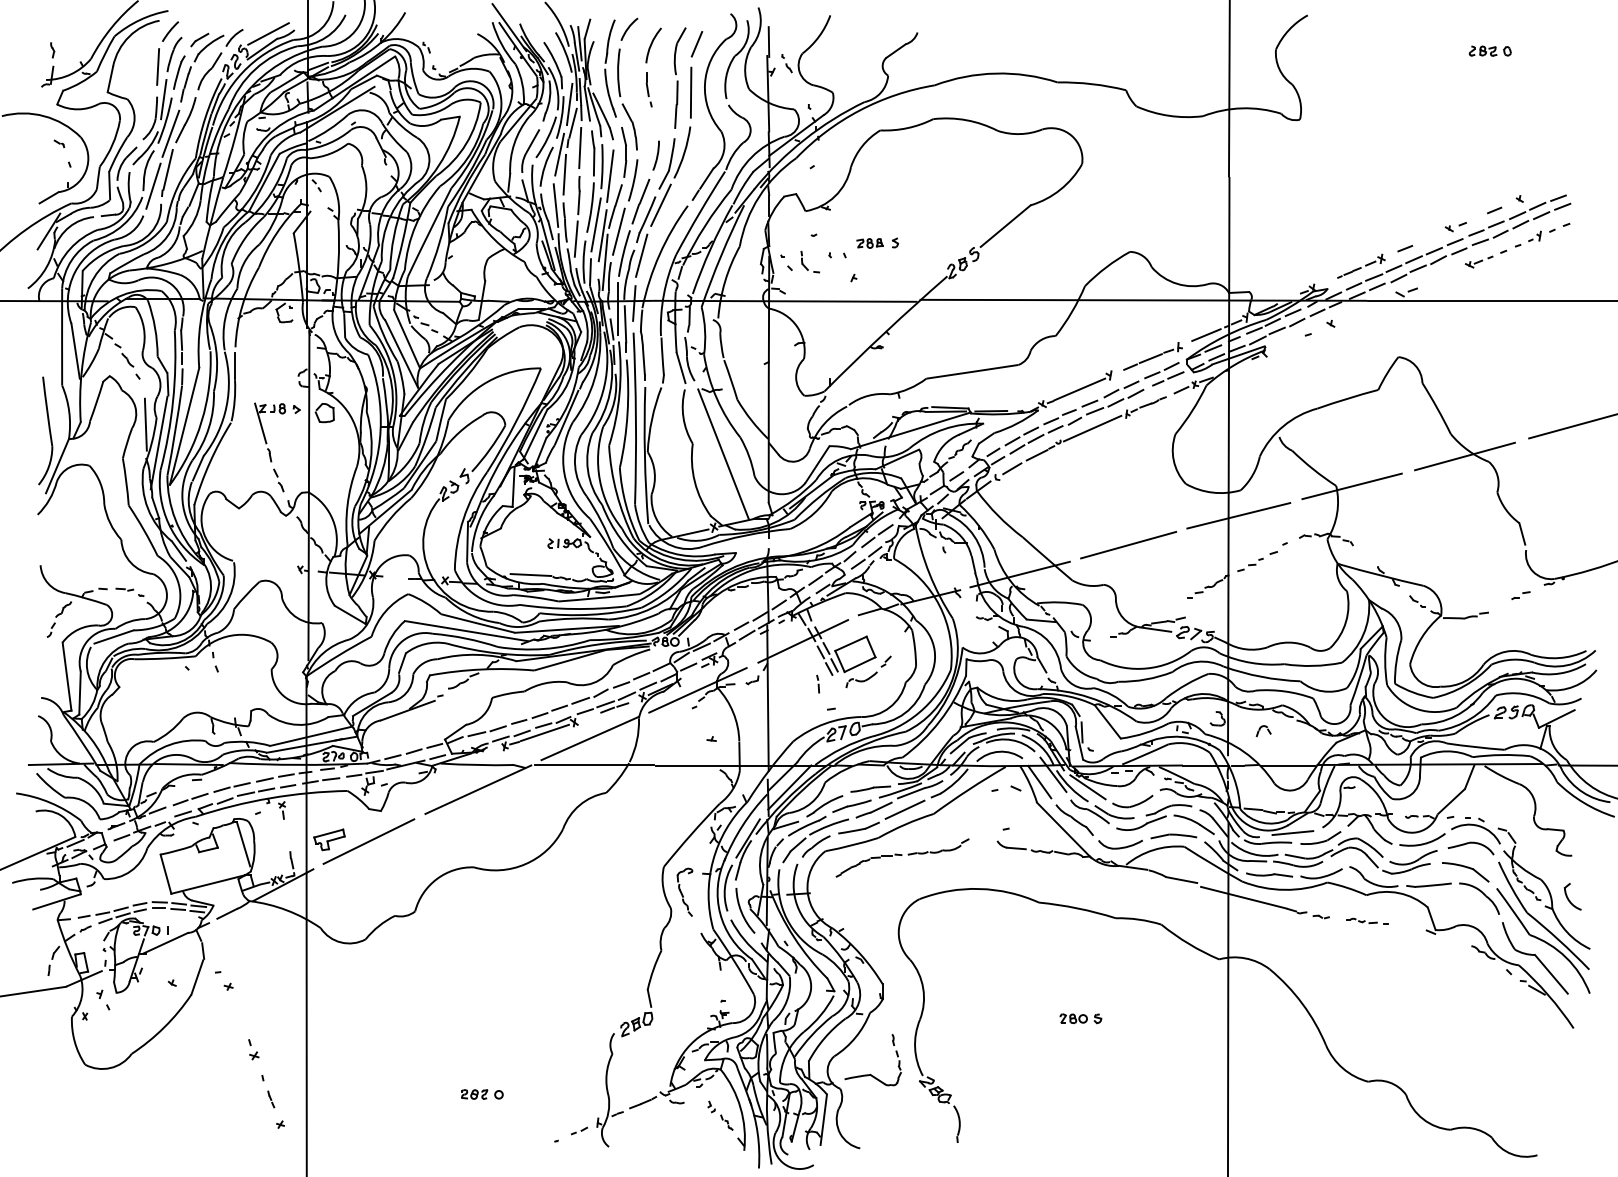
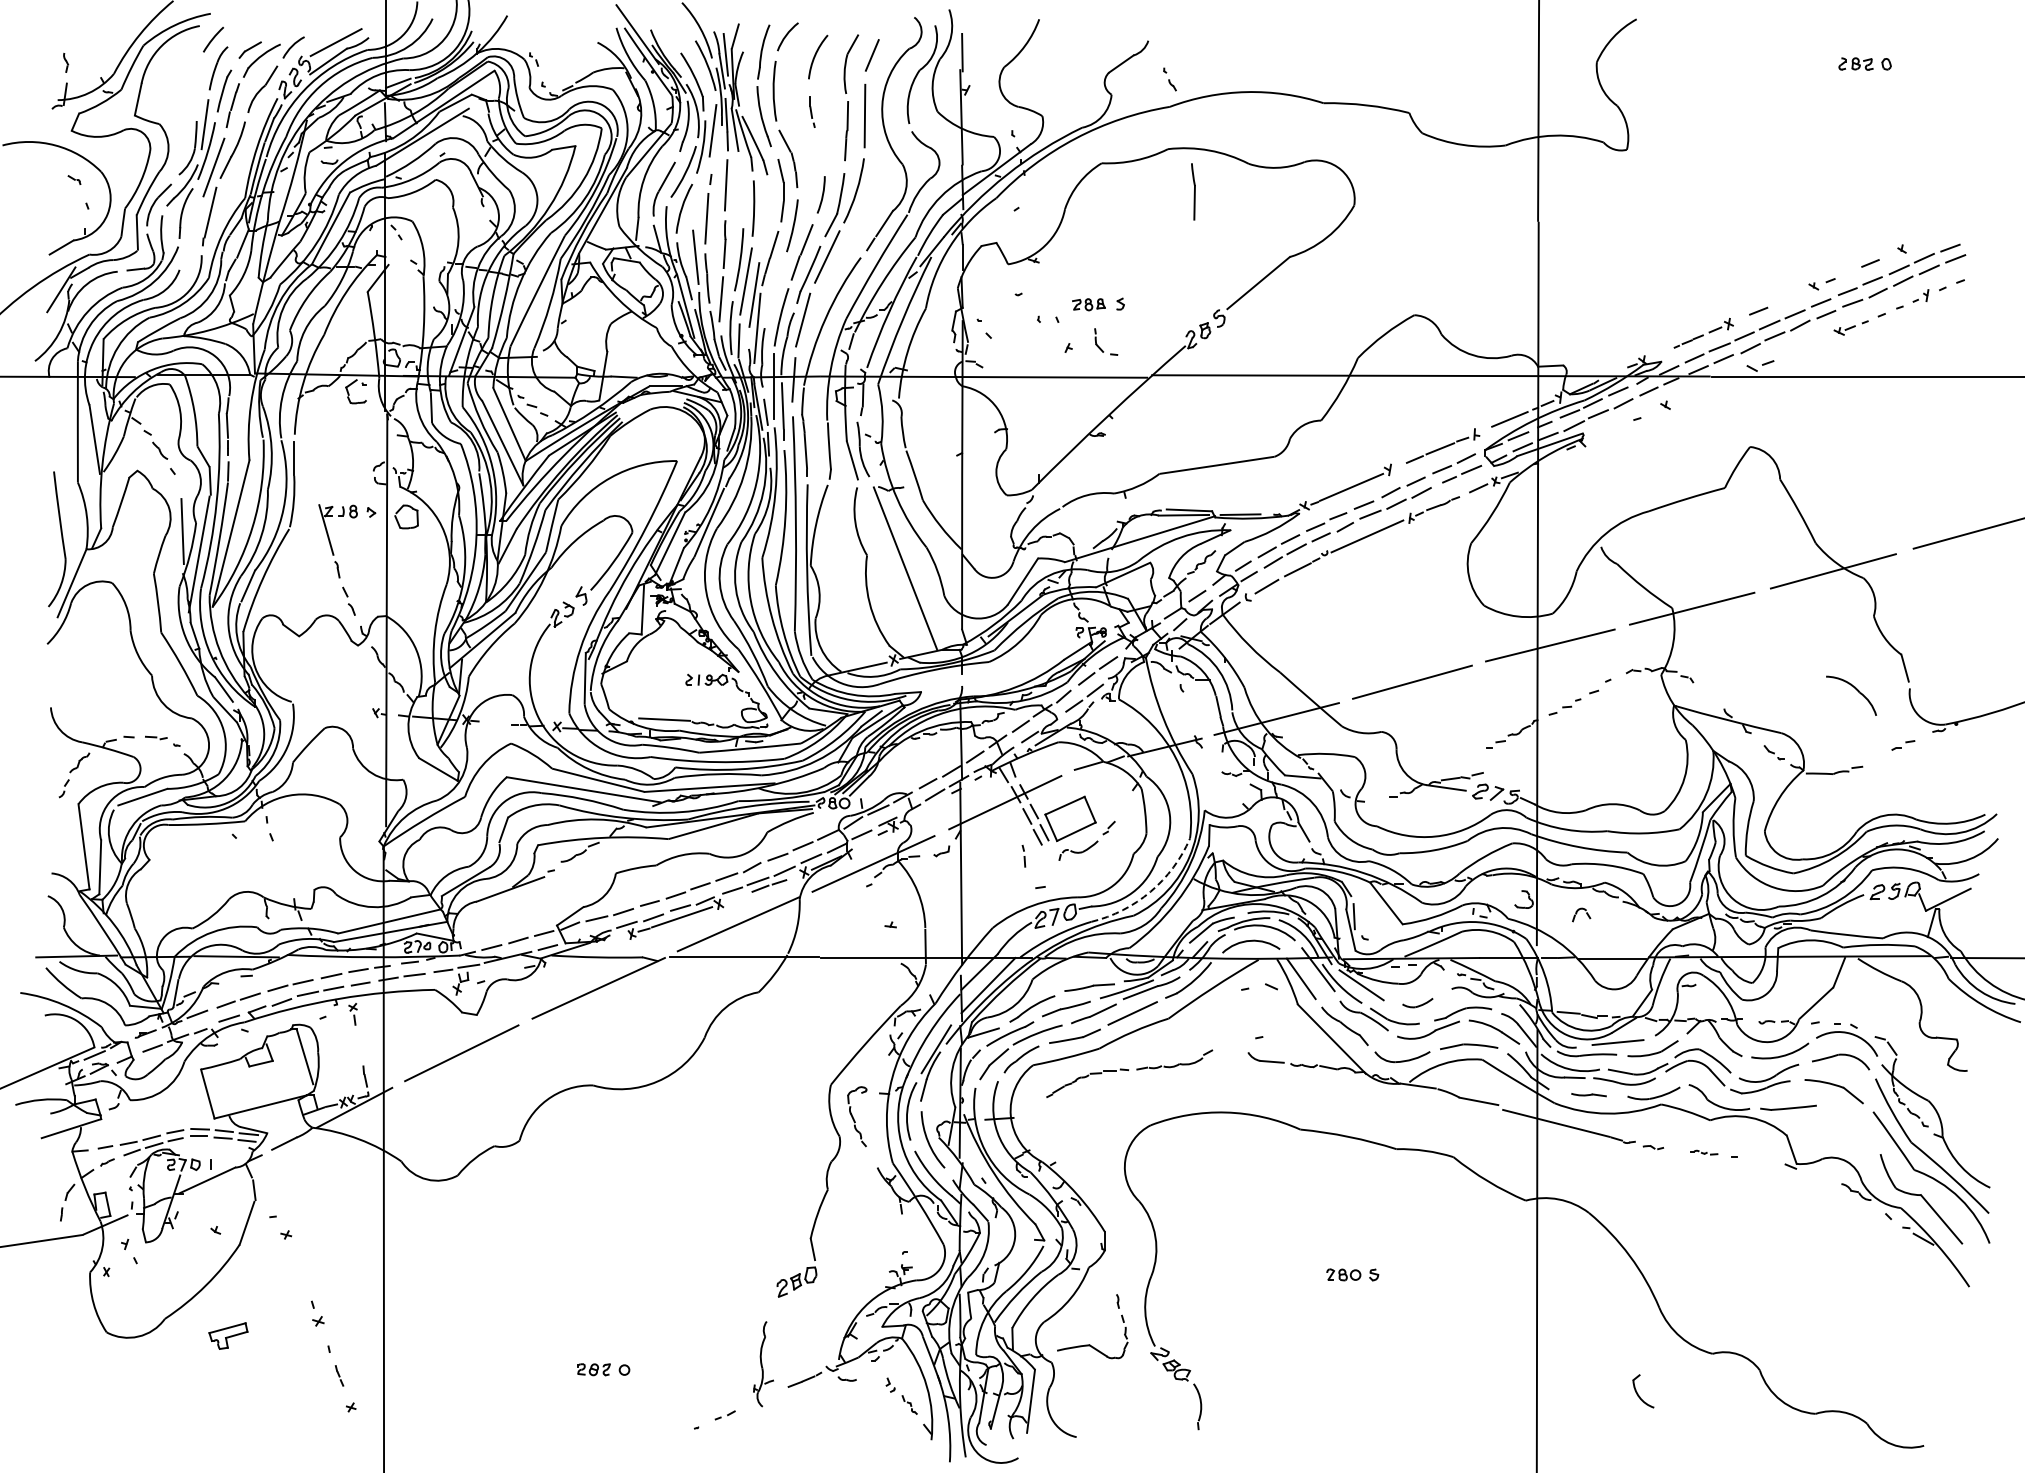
part: (786, 63) -> (1169, 79), moved
line: (157, 66) -> (197, 83), removed
part: (649, 89) -> (812, 112), size x0.7
line: (572, 123) -> (716, 154), removed
part: (593, 152) -> (1193, 191), moved
line: (558, 154) -> (699, 193), removed
line: (610, 176) -> (763, 220), removed
line: (153, 185) -> (192, 232), removed
line: (618, 231) -> (774, 289), removed
part: (805, 266) -> (1100, 347), moved
arc: (919, 712) -> (1150, 891), solid -> dashed
part: (1132, 801) -> (1417, 1002), size x0.6
part: (329, 839) -> (228, 1335), moved
part: (1269, 874) -> (1588, 1094), size x0.6
part: (1483, 894) -> (1856, 690), moved
part: (1572, 896) -> (1643, 1391), moved
part: (1361, 920) -> (1703, 1152), size x0.7
part: (610, 1089) -> (763, 1363), size x0.6

